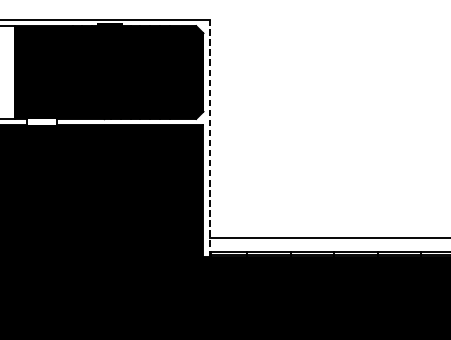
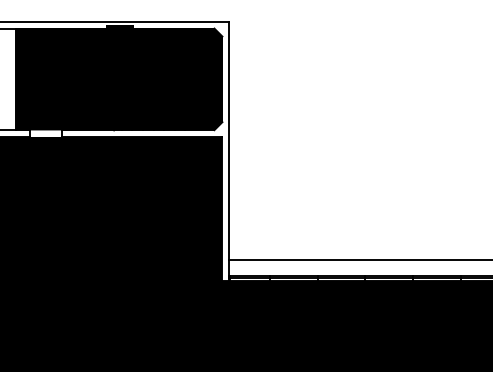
line: (209, 138) -> (229, 151), dashed -> solid

